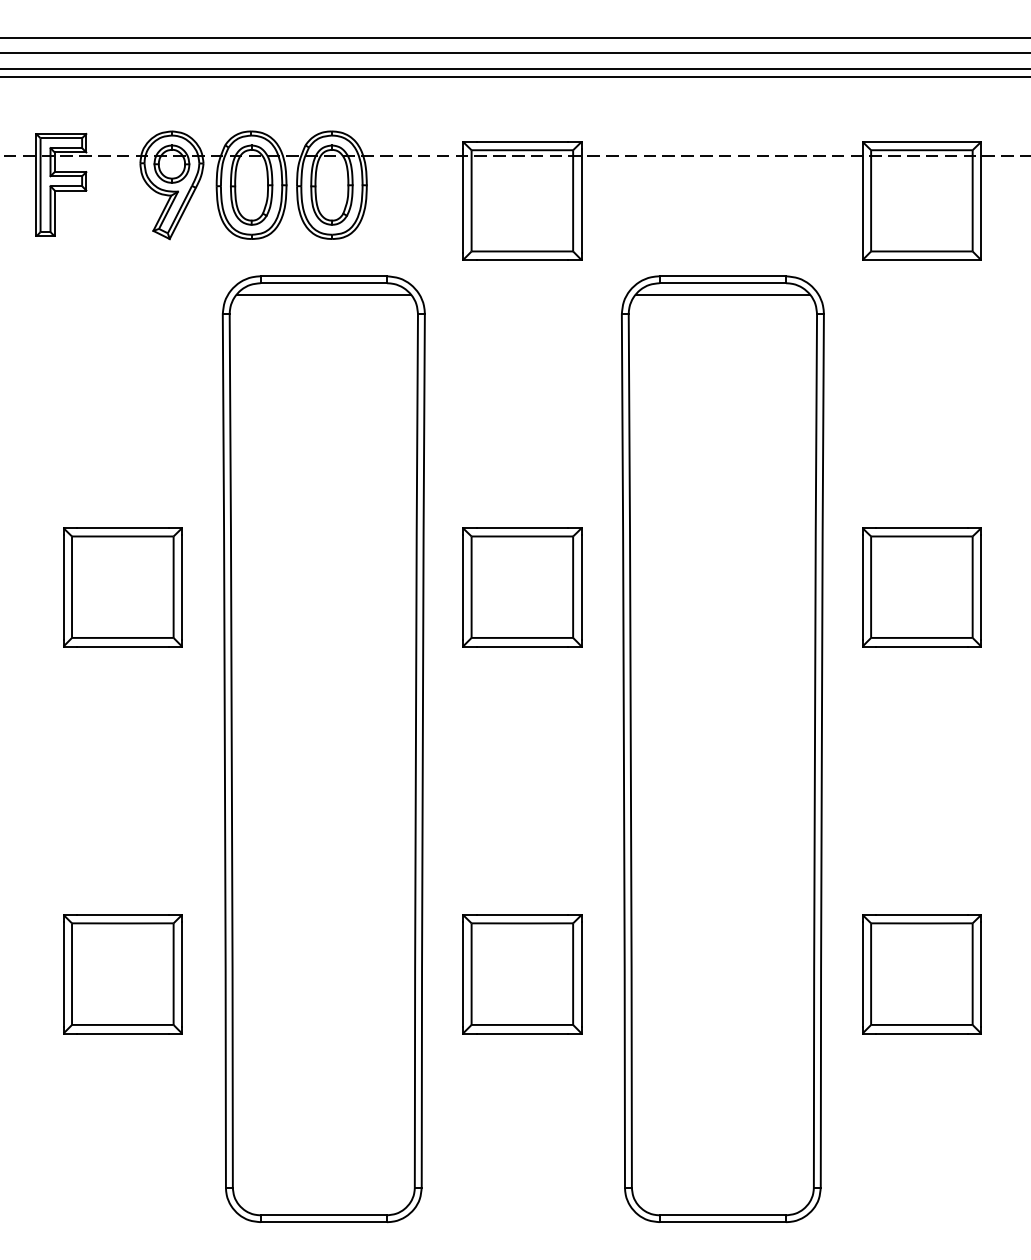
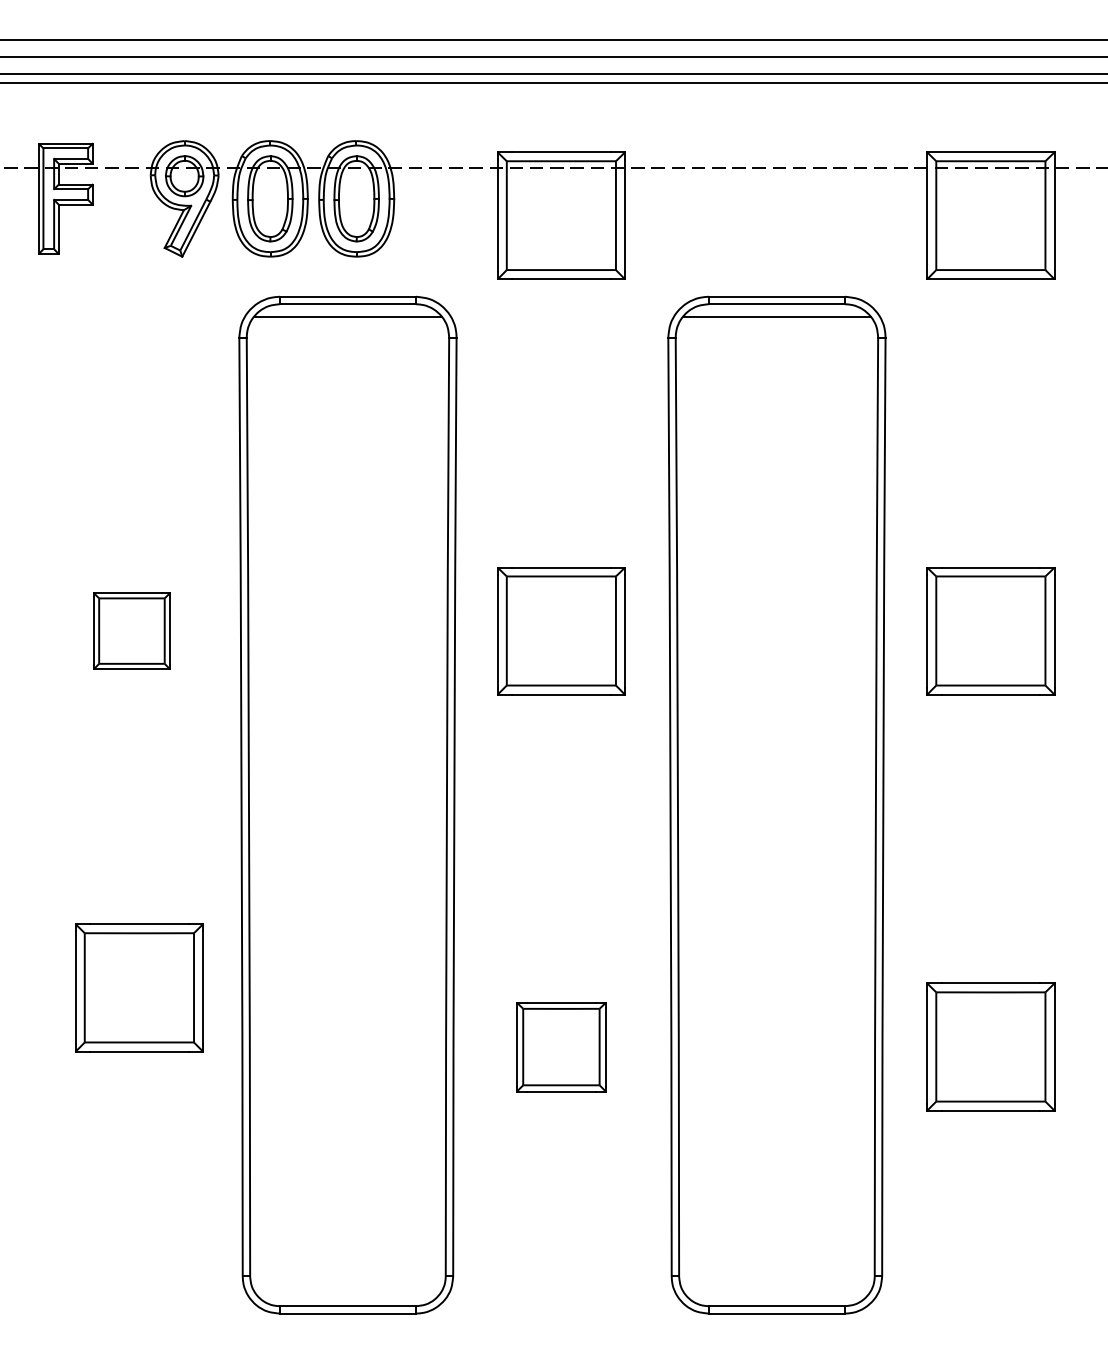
part: (122, 587) -> (131, 631), size x0.6
part: (122, 974) -> (139, 988), moved
part: (522, 974) -> (561, 1047), size x0.7

